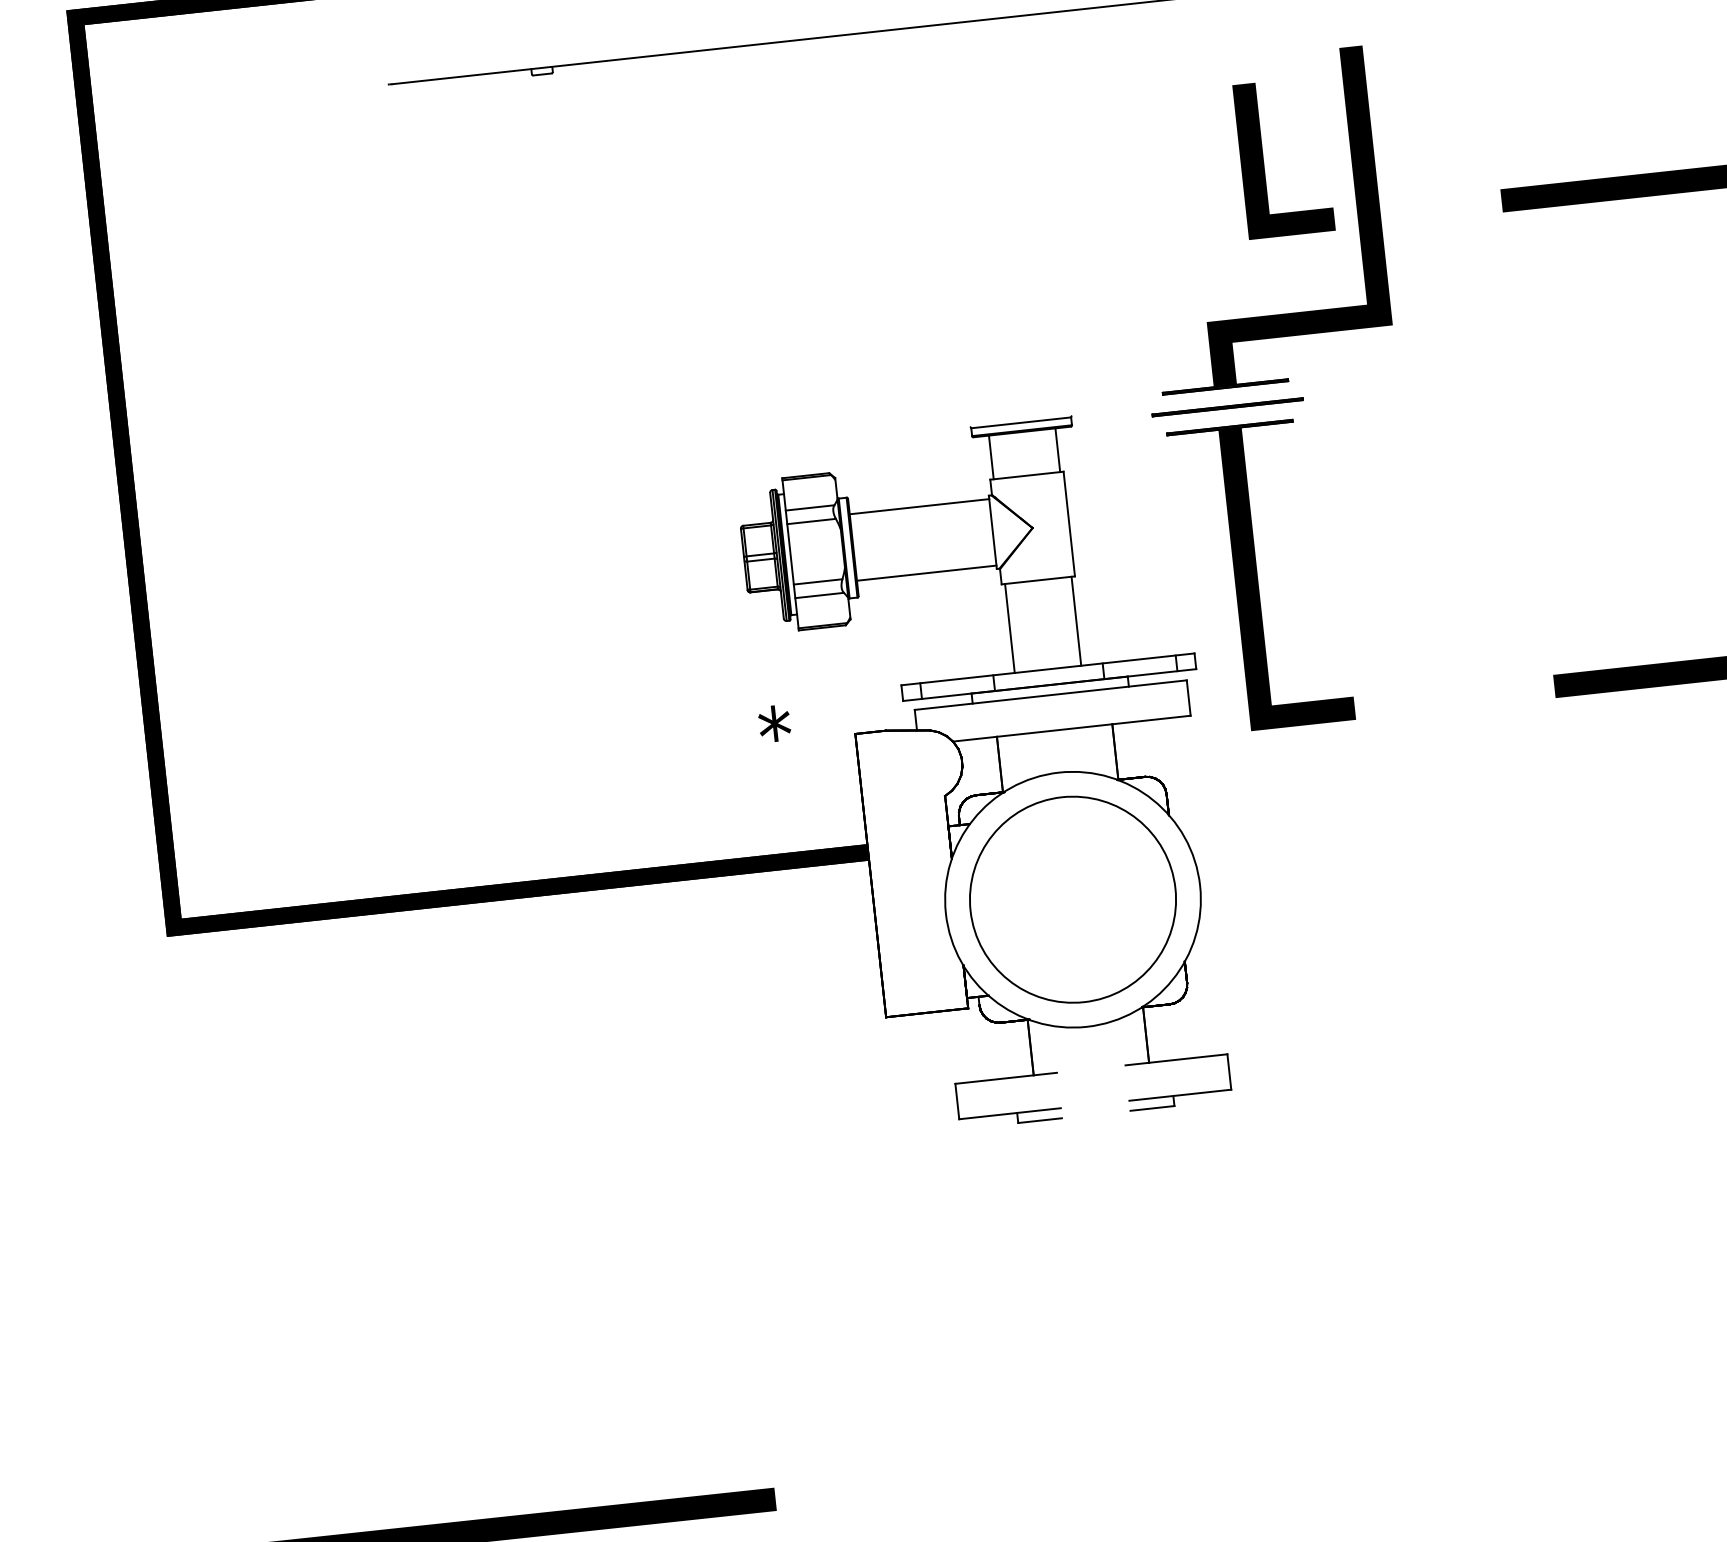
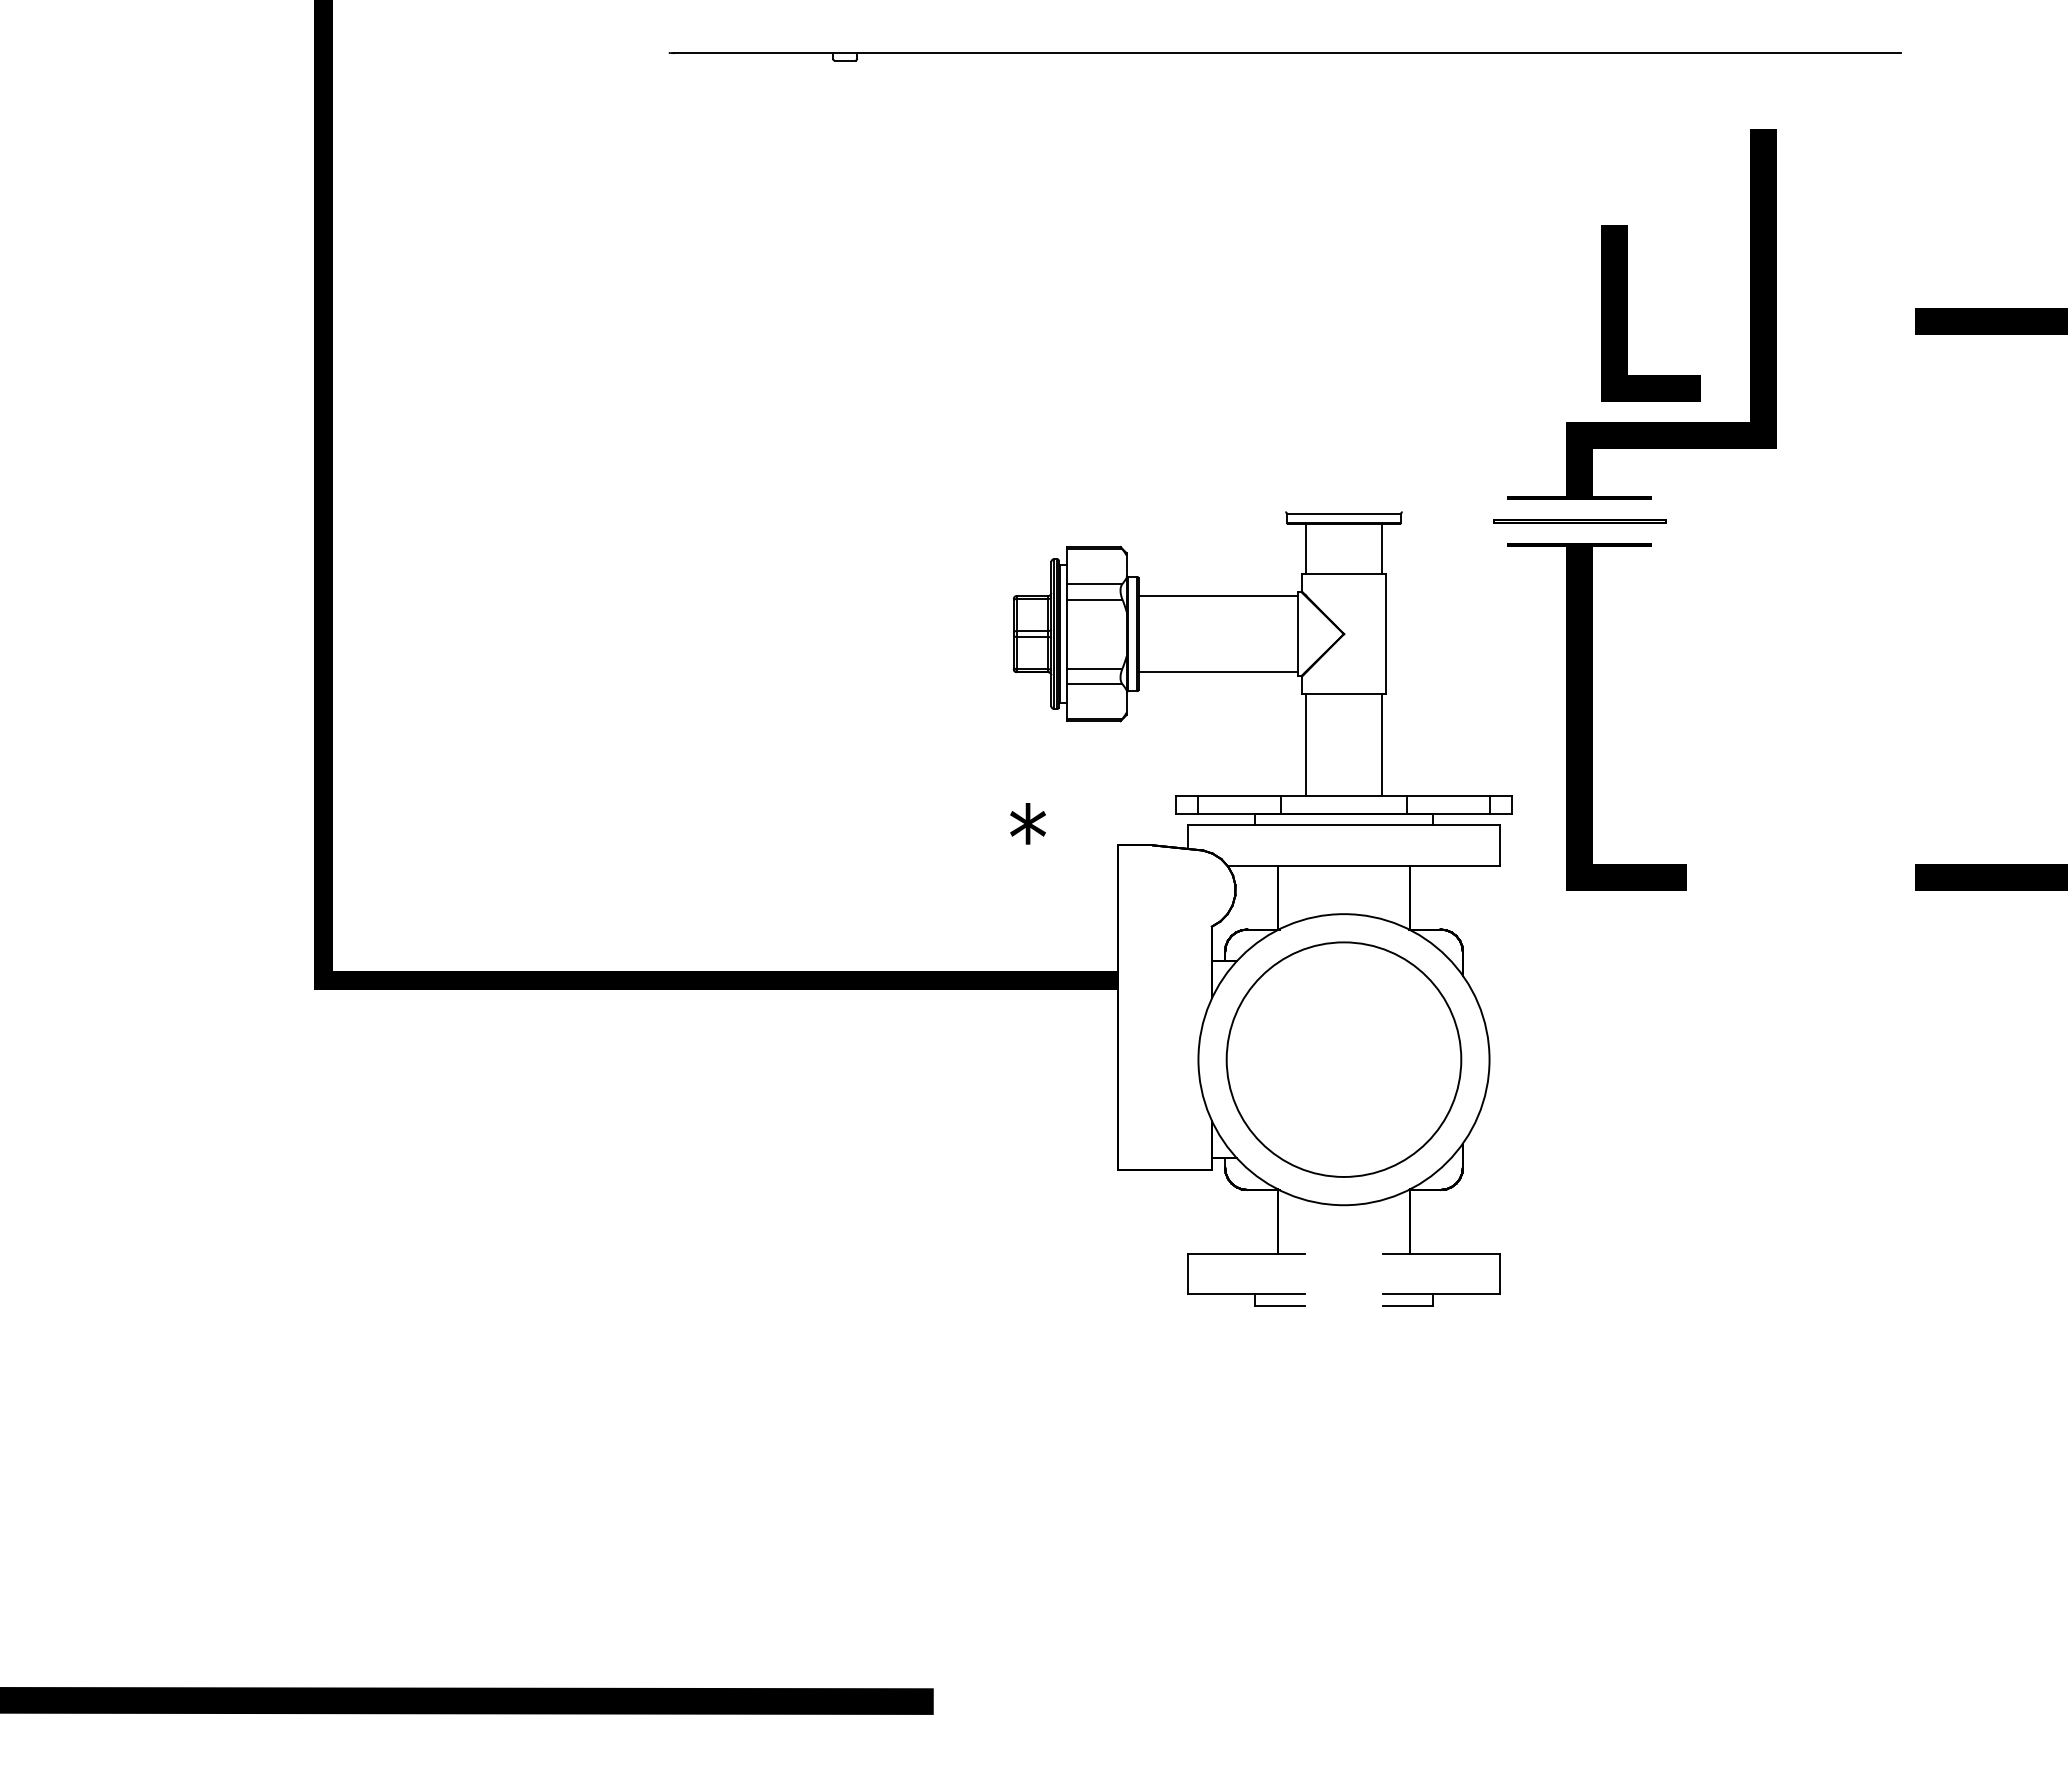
line: (1263, 160) -> (1627, 313), moved

